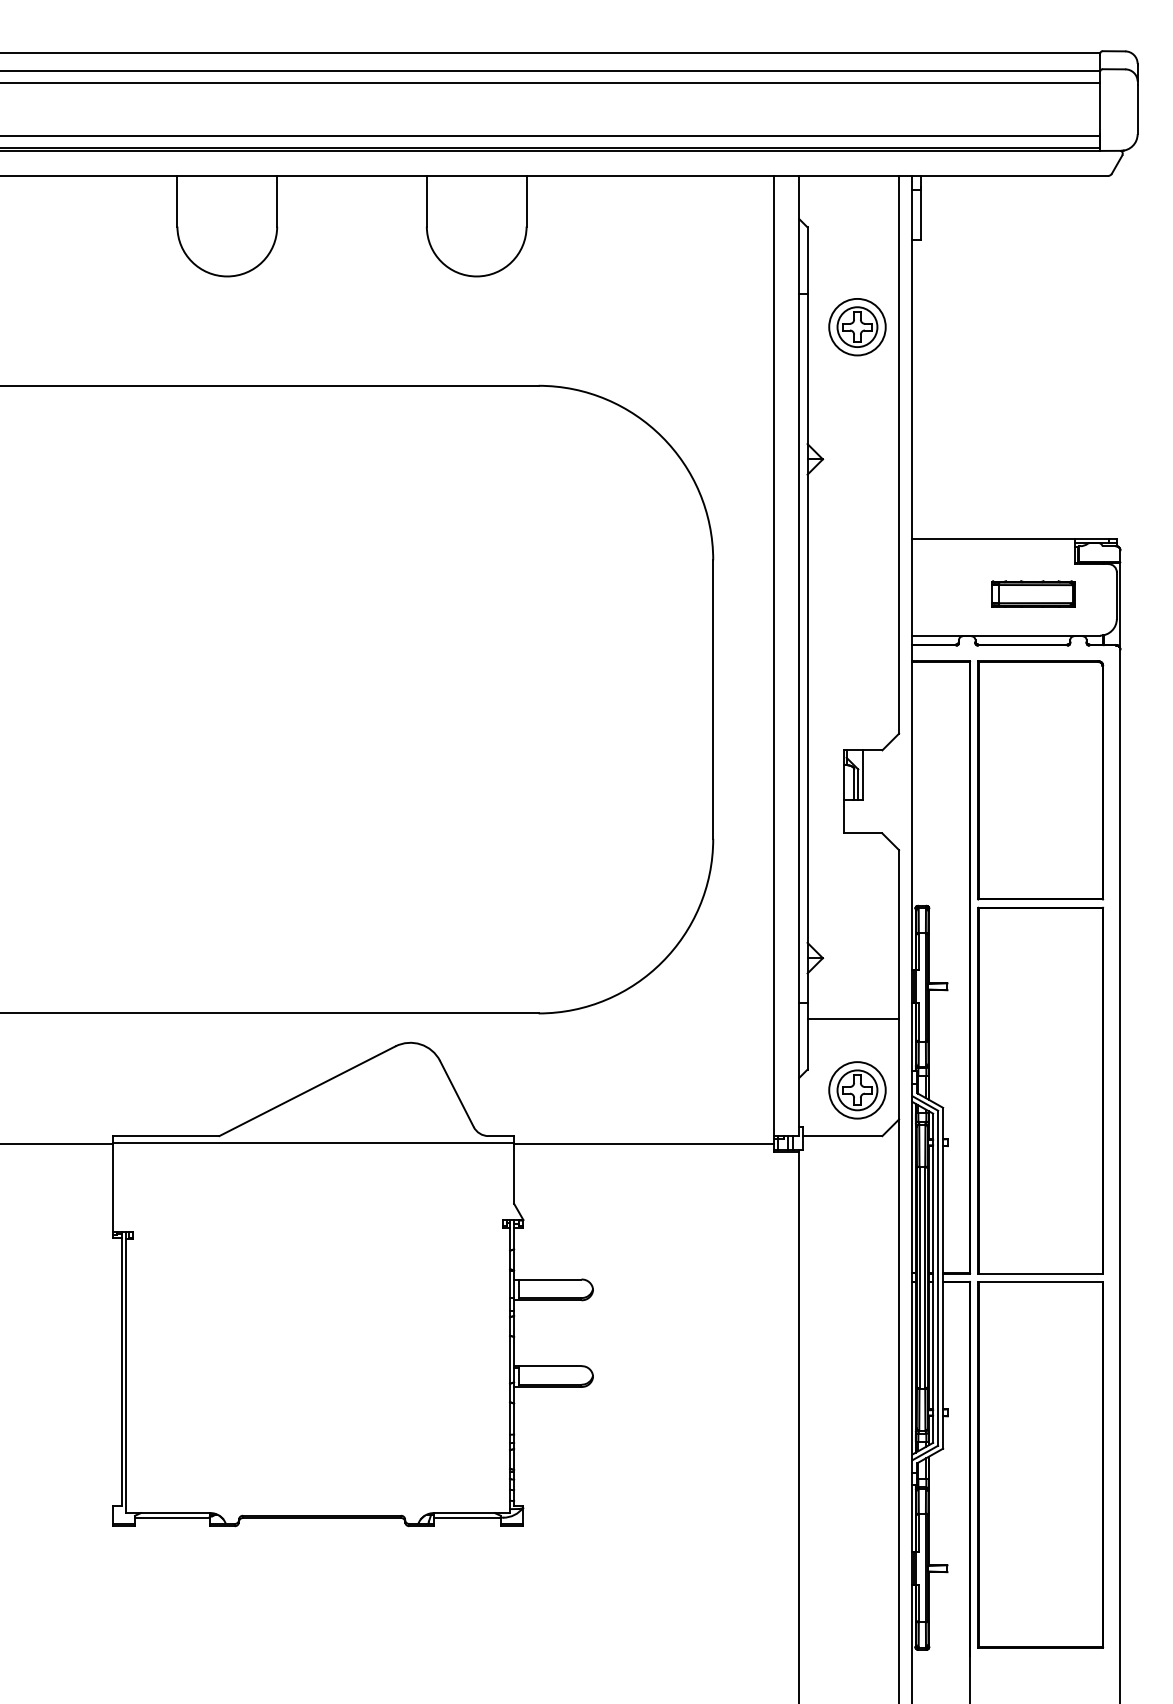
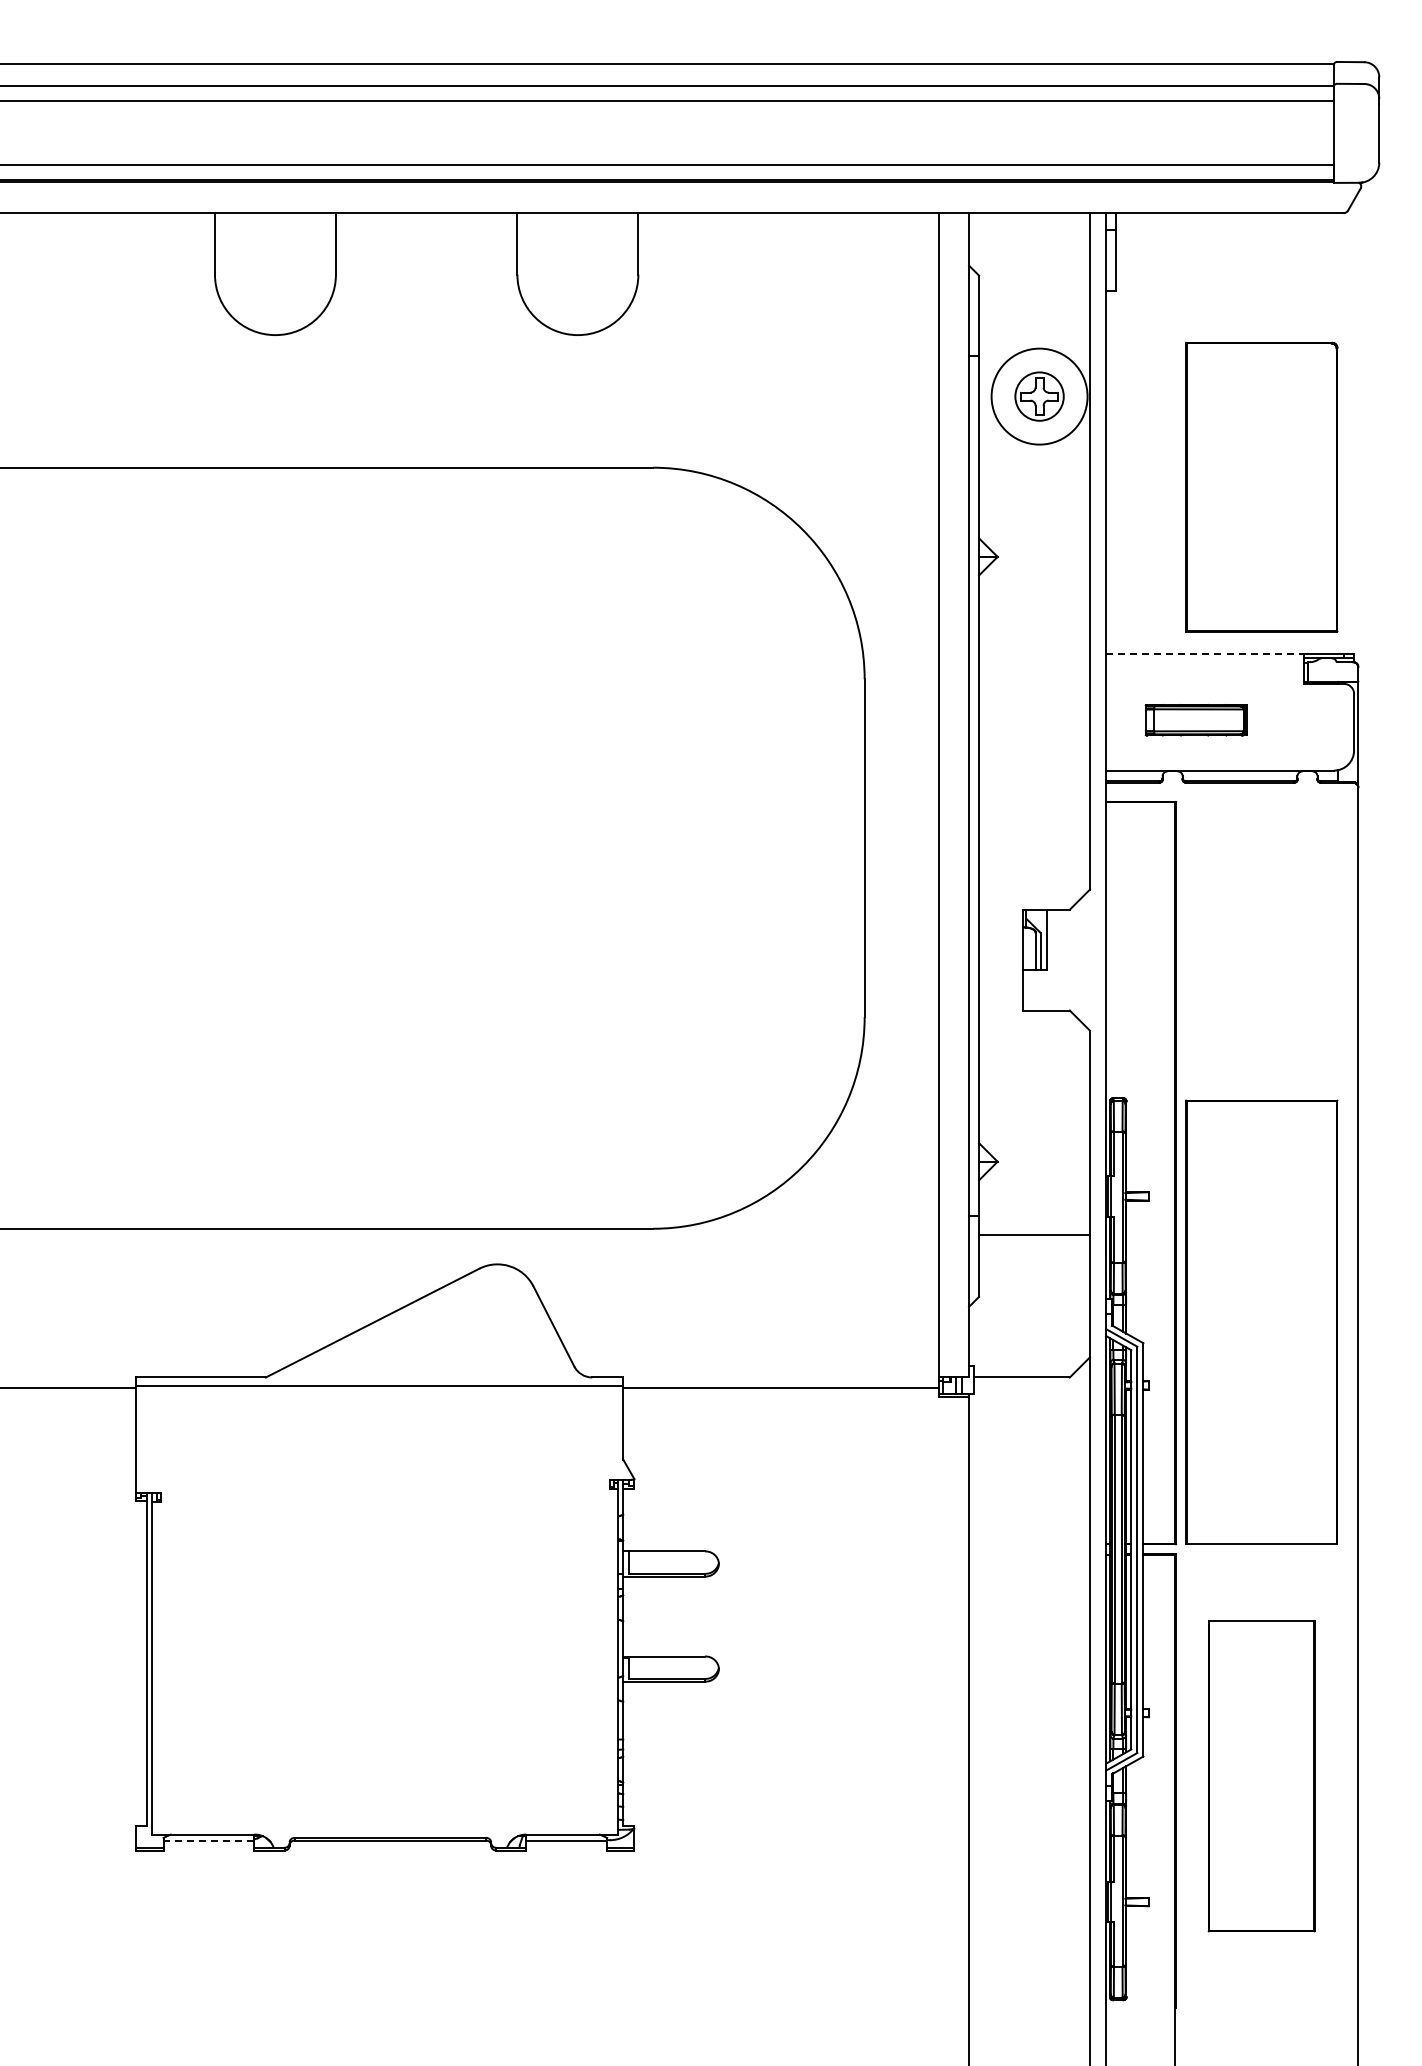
circle: (857, 327) -> (1039, 396), size x1.4
line: (993, 539) -> (1204, 653), solid -> dashed
part: (1033, 594) -> (1195, 720), moved
part: (1040, 779) -> (1261, 486), moved
part: (857, 1089) -> (1039, 1321), removed
part: (1040, 1464) -> (1261, 1775), size x0.7
line: (172, 1517) -> (208, 1840), solid -> dashed

